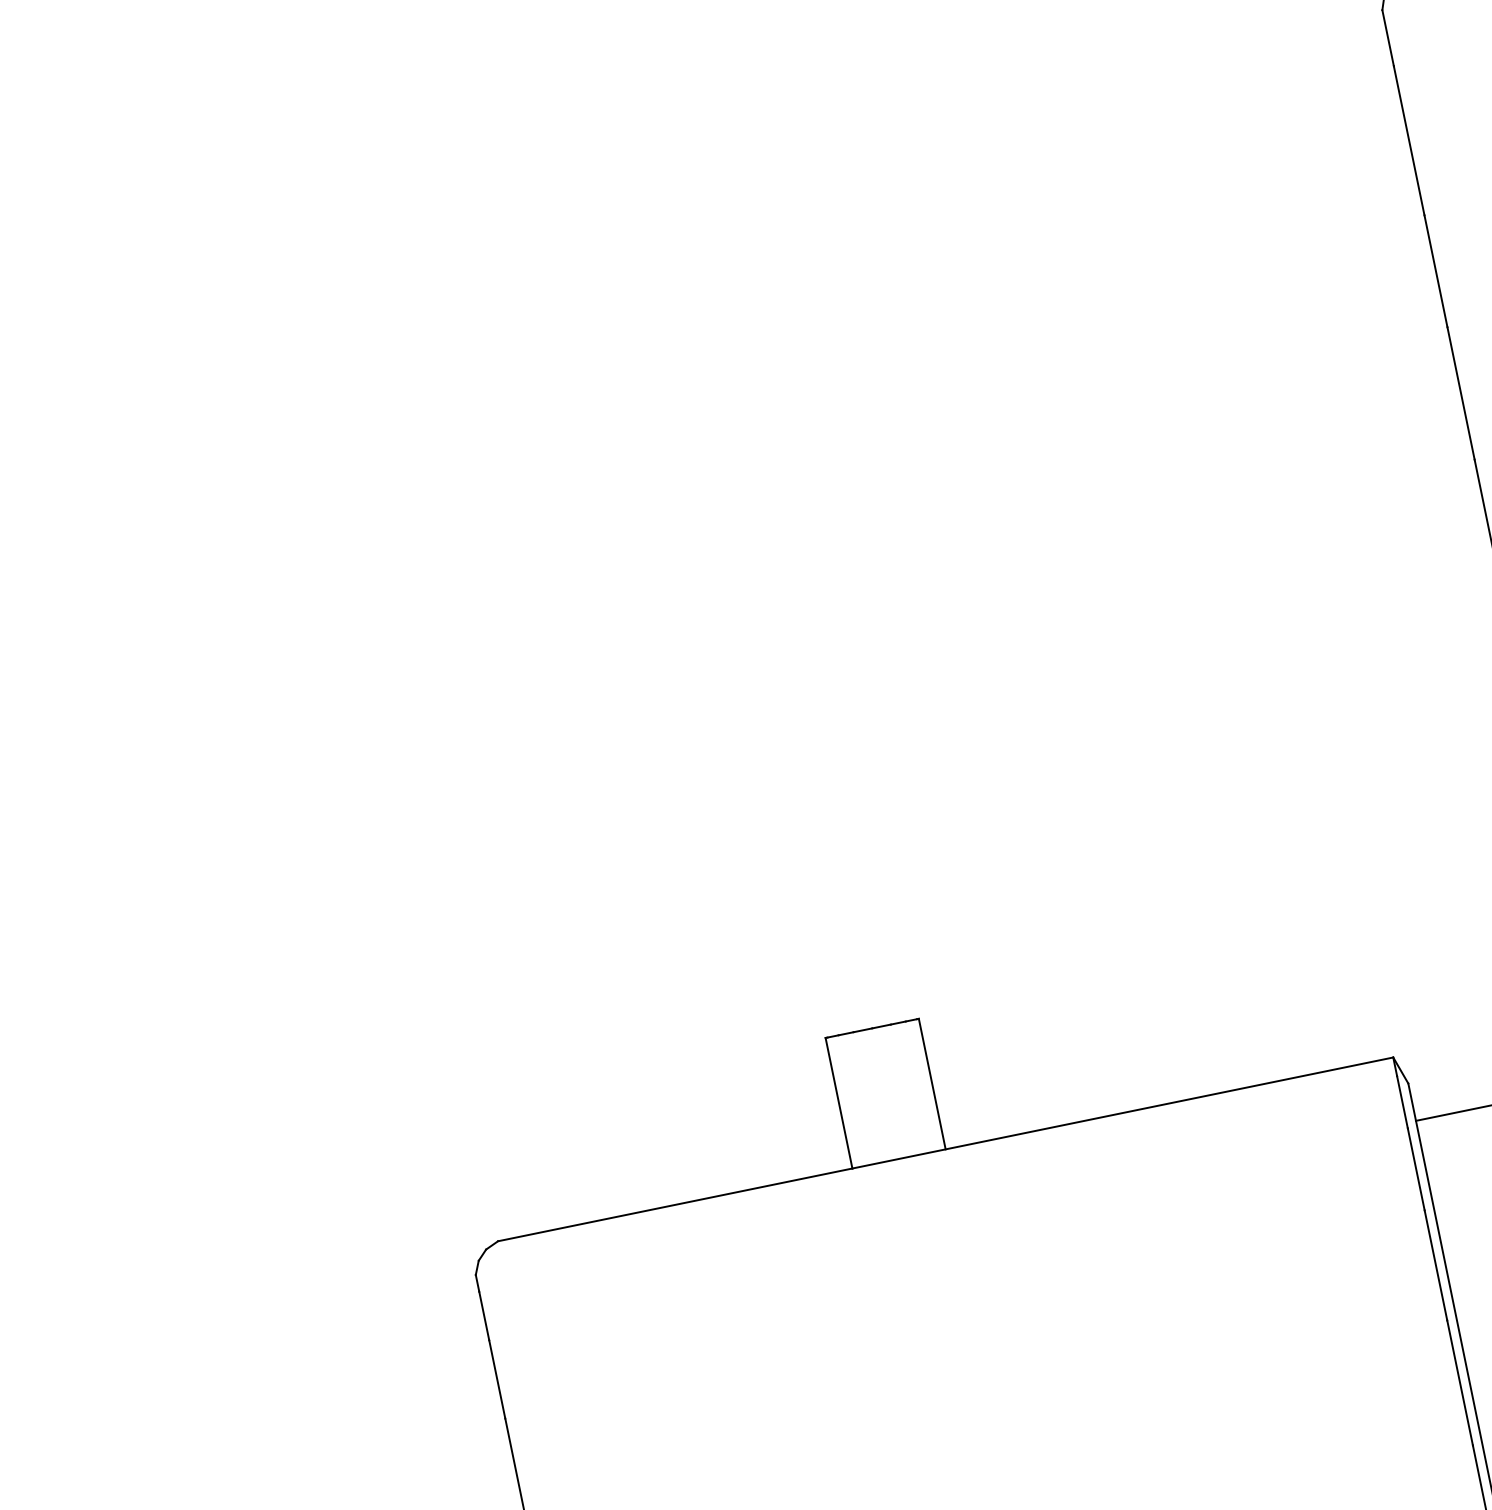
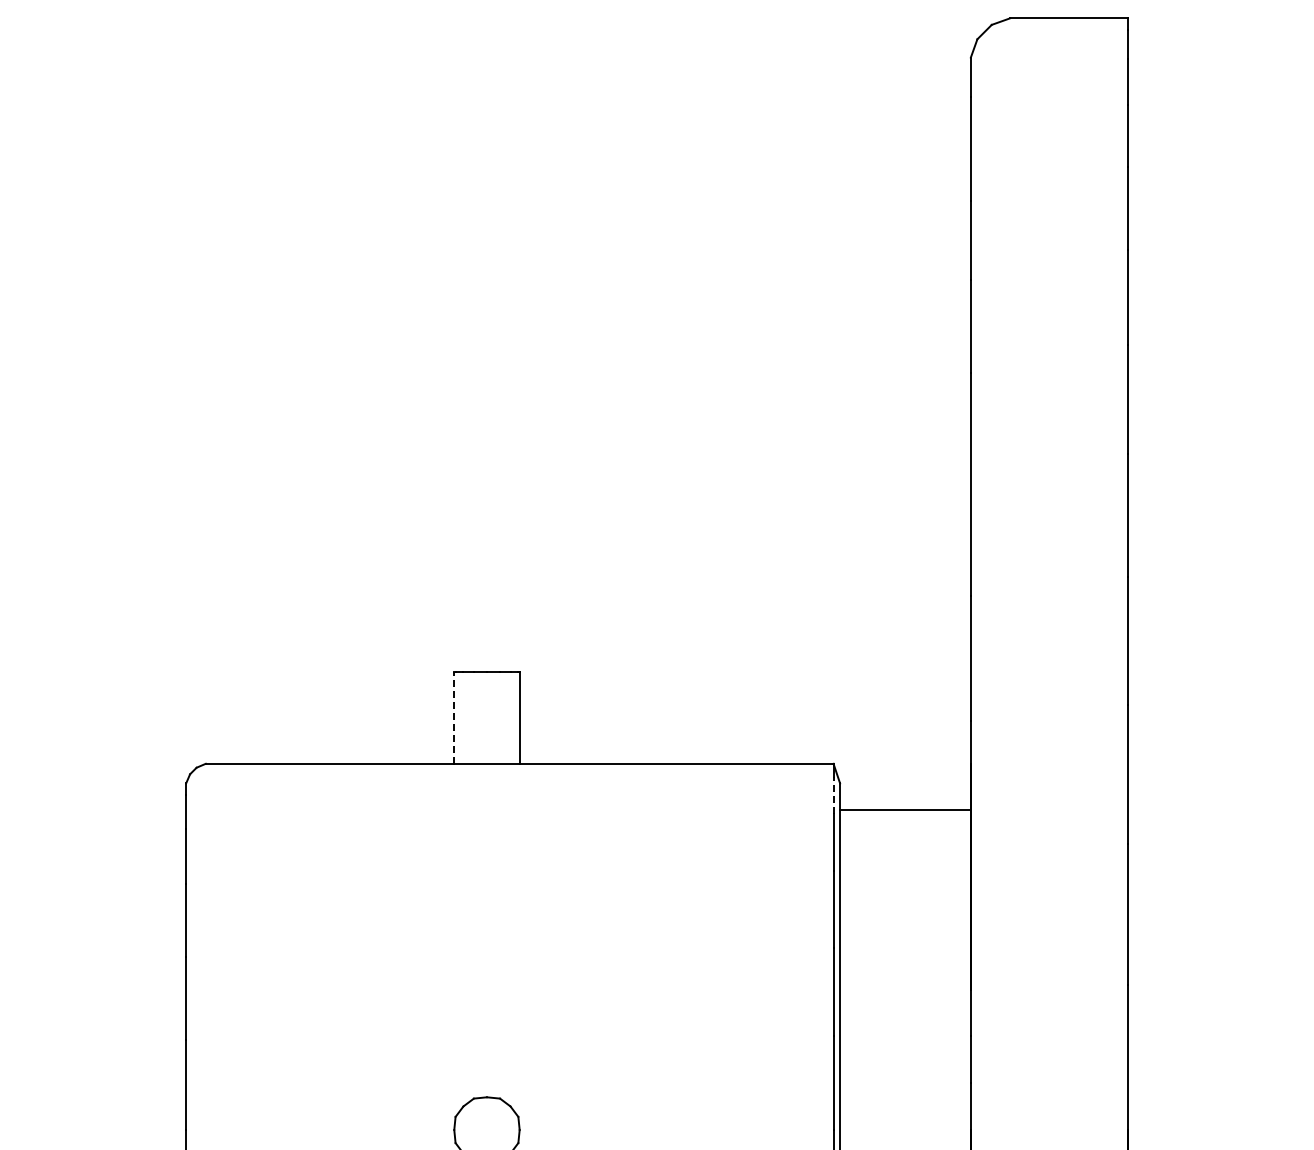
line: (1402, 1101) -> (833, 794), solid -> dashed
line: (839, 1103) -> (454, 718), solid -> dashed

